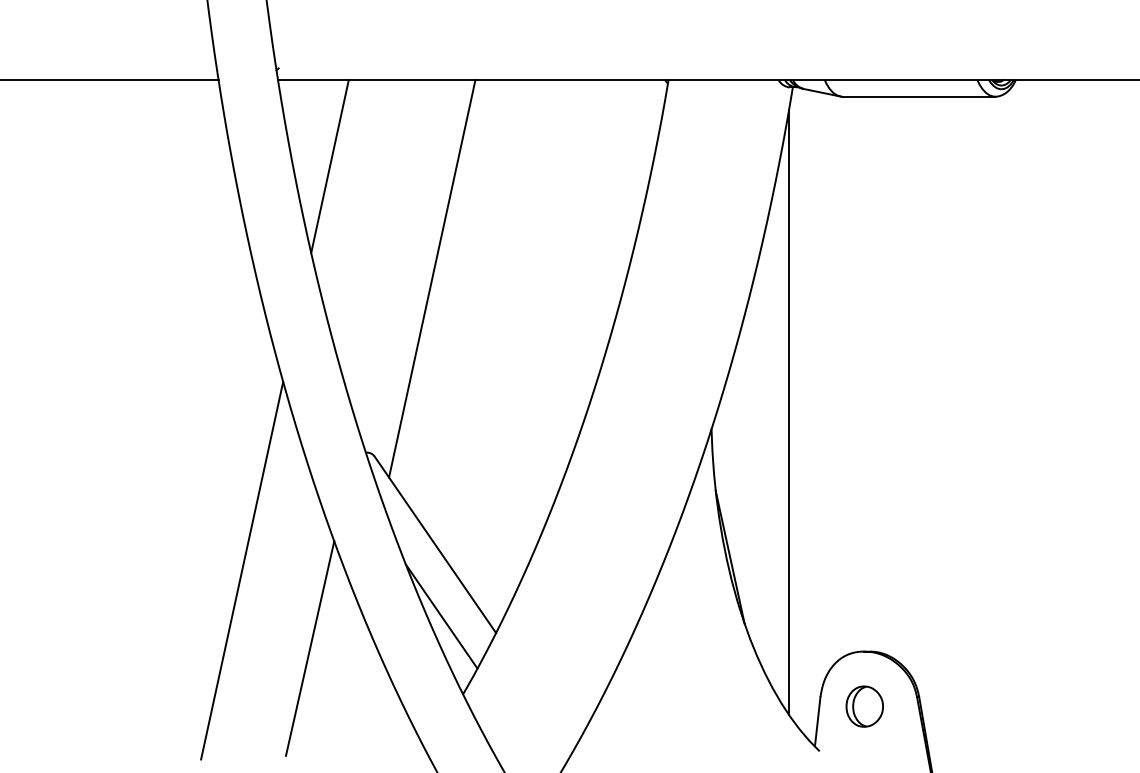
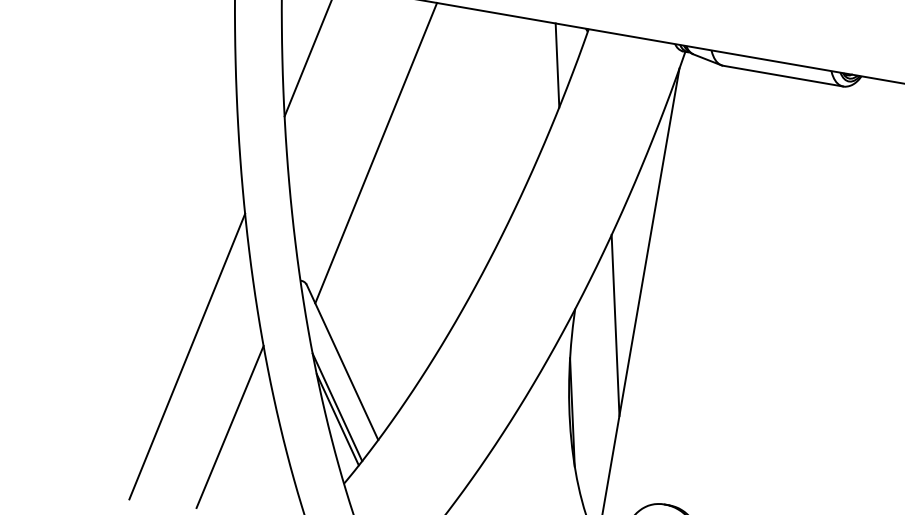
line: (637, 131) -> (557, 65), added
line: (764, 440) -> (615, 325), added
line: (438, 601) -> (337, 407), added

